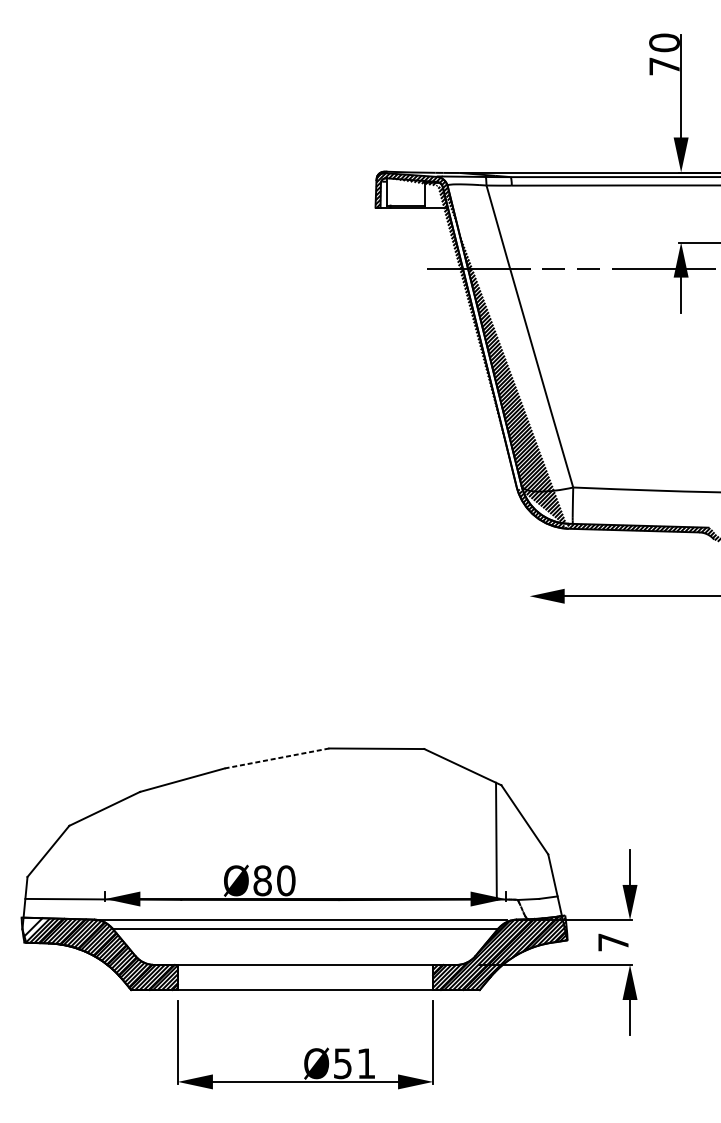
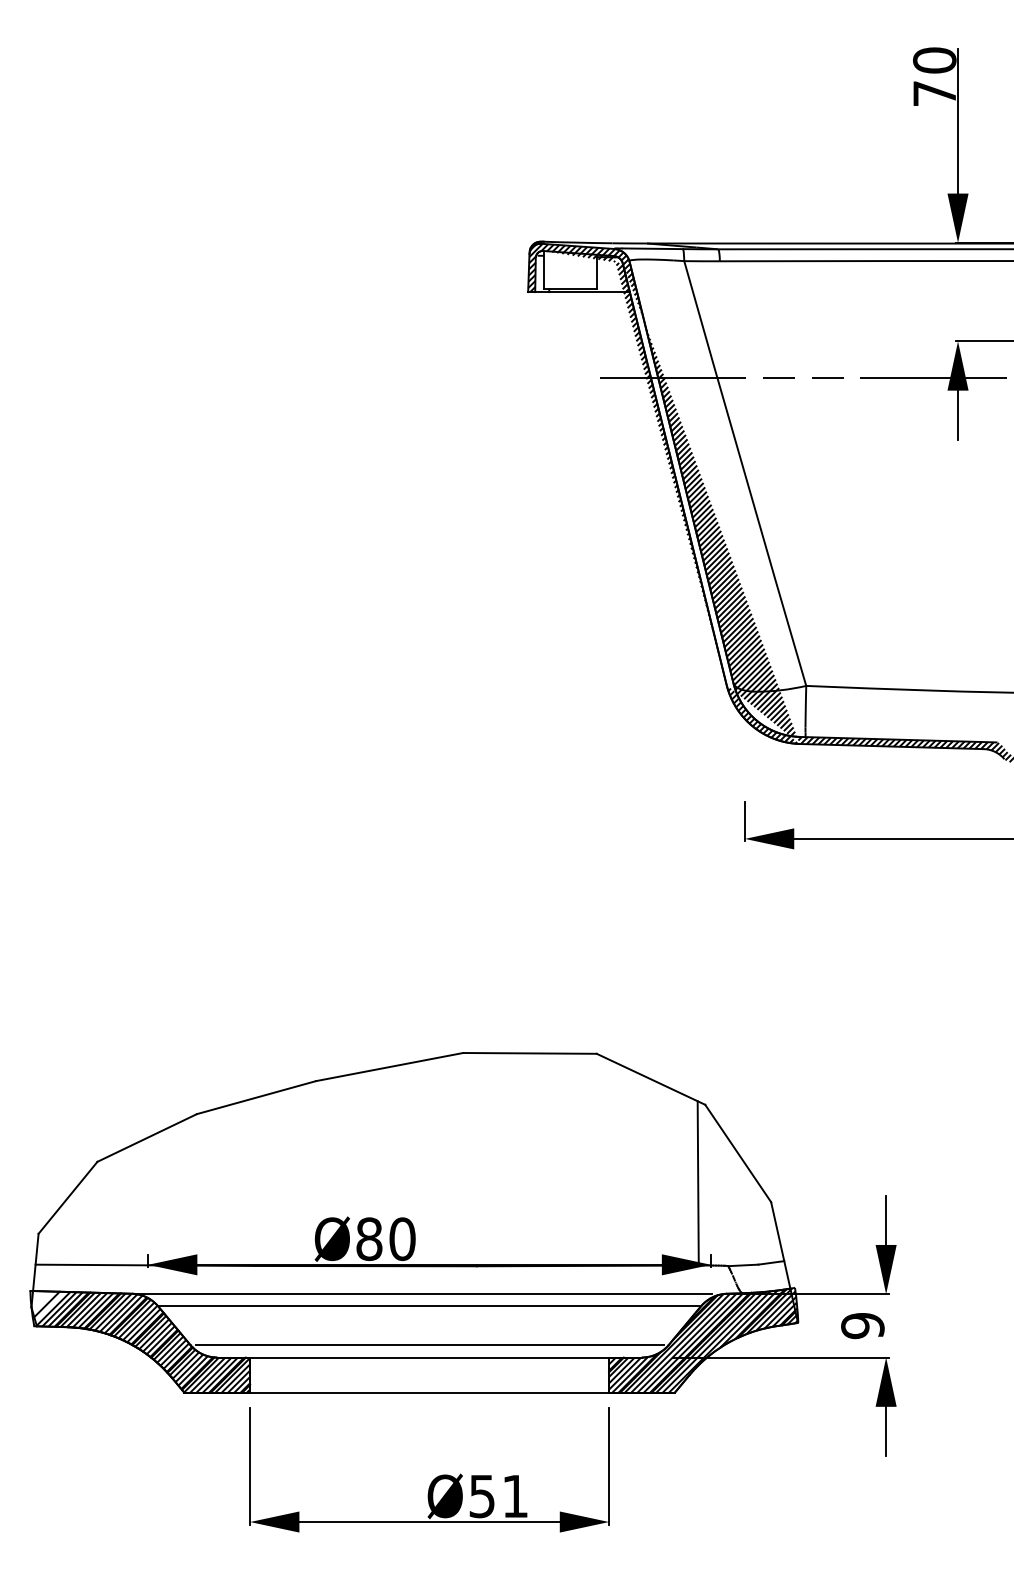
line: (529, 583) -> (744, 821), added
line: (276, 758) -> (389, 1067), dashed -> solid
text: (613, 942) -> (862, 1326), 7 -> 9
line: (305, 955) -> (429, 1344), added

